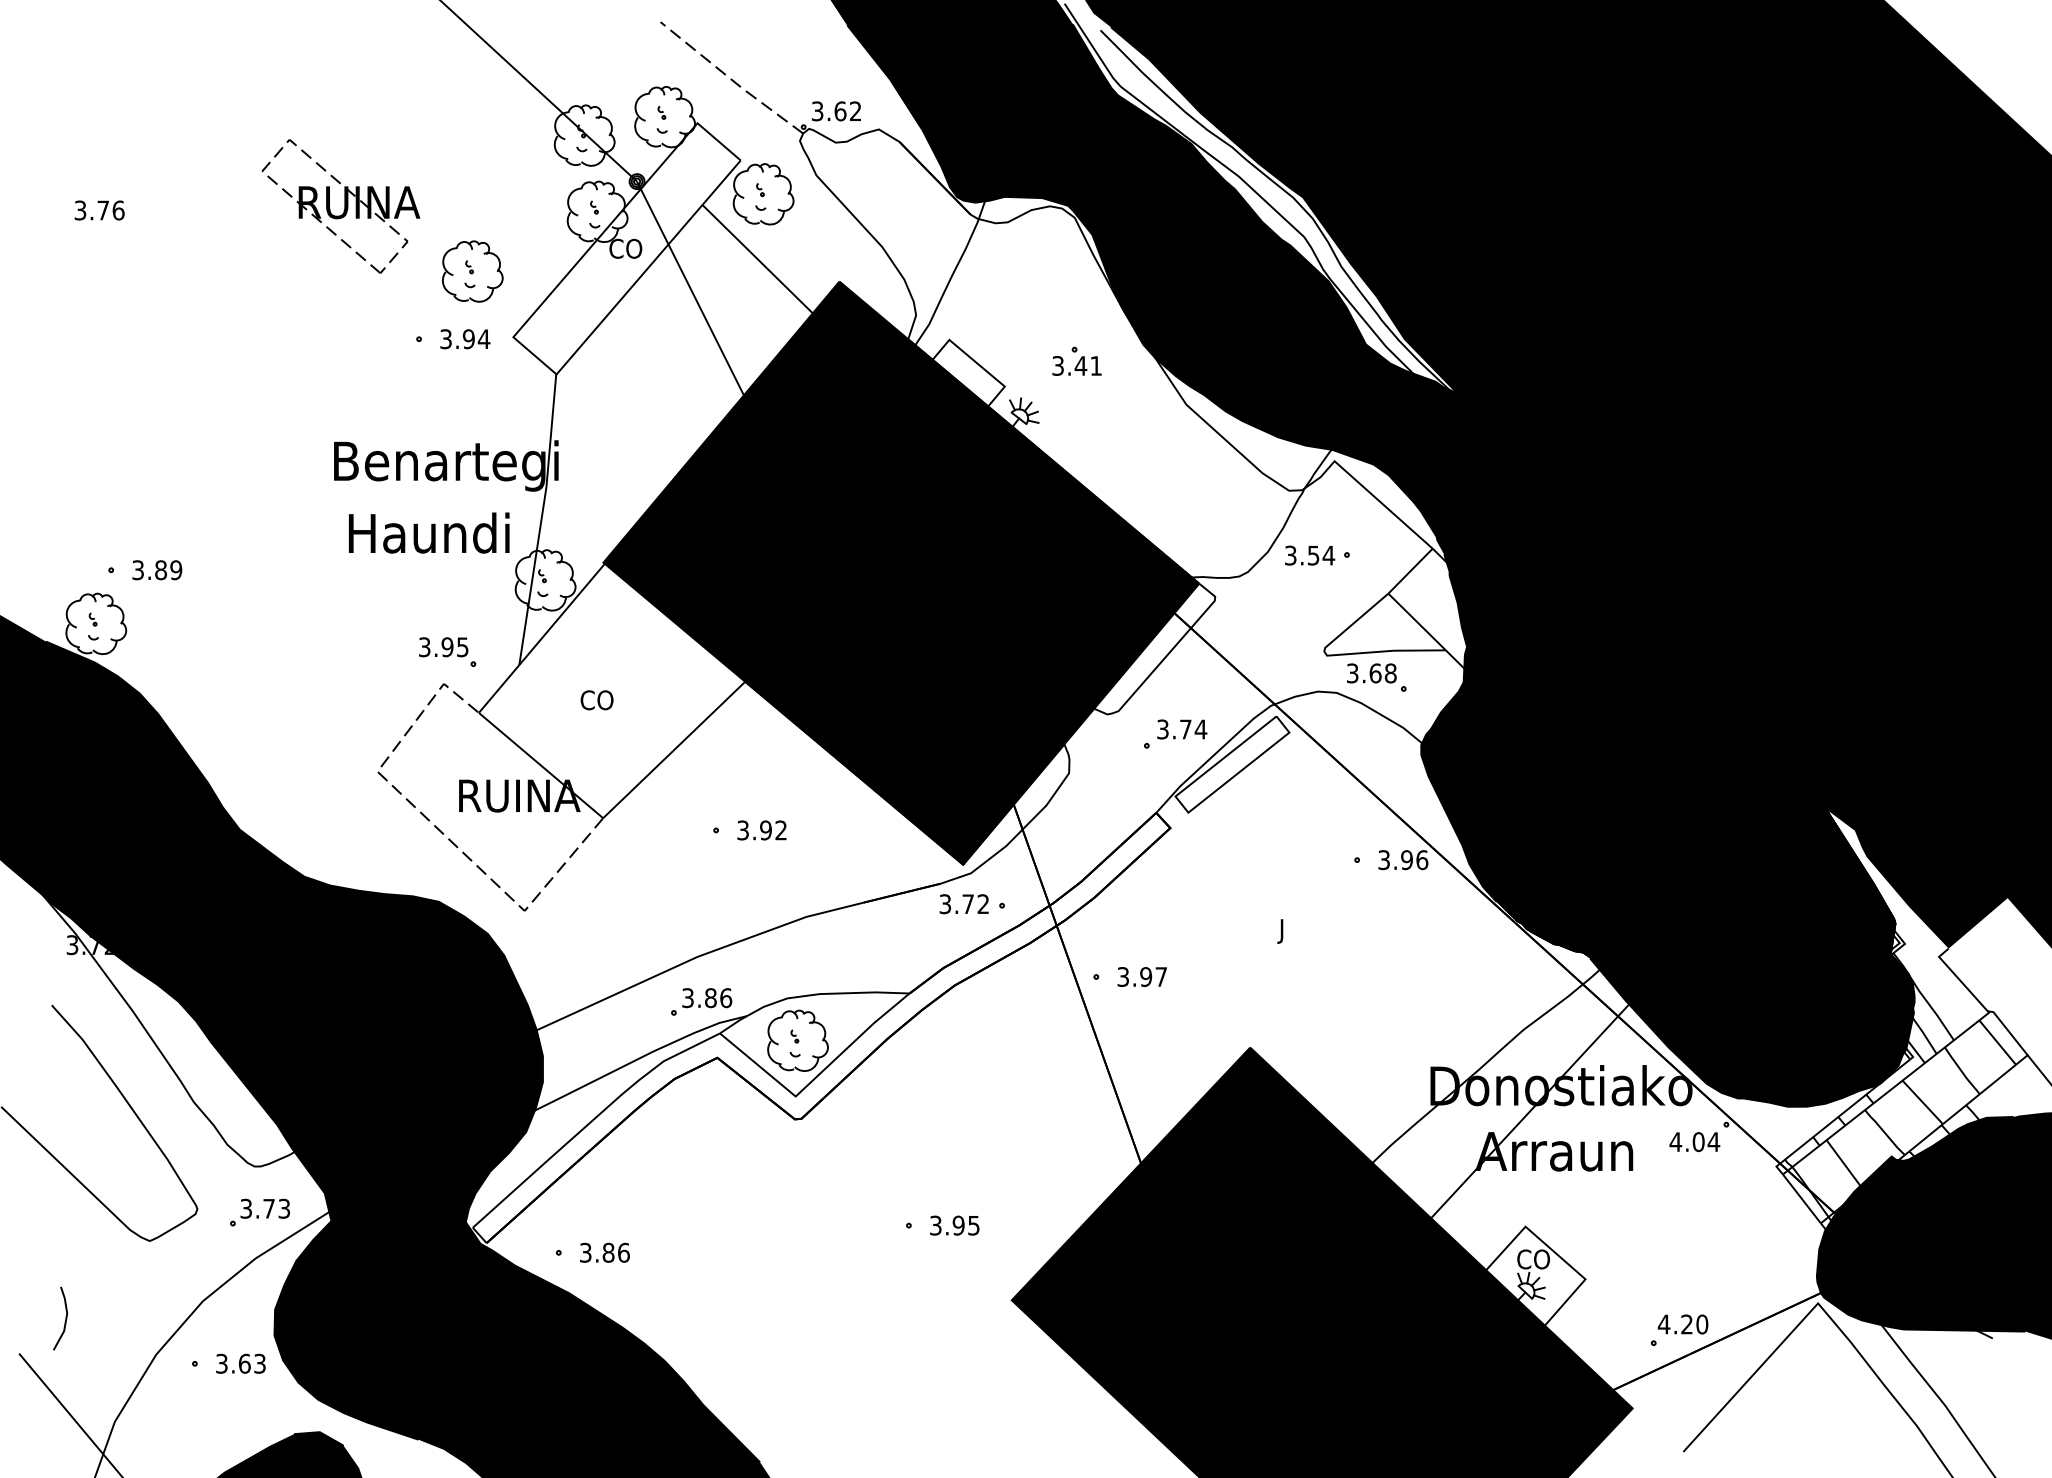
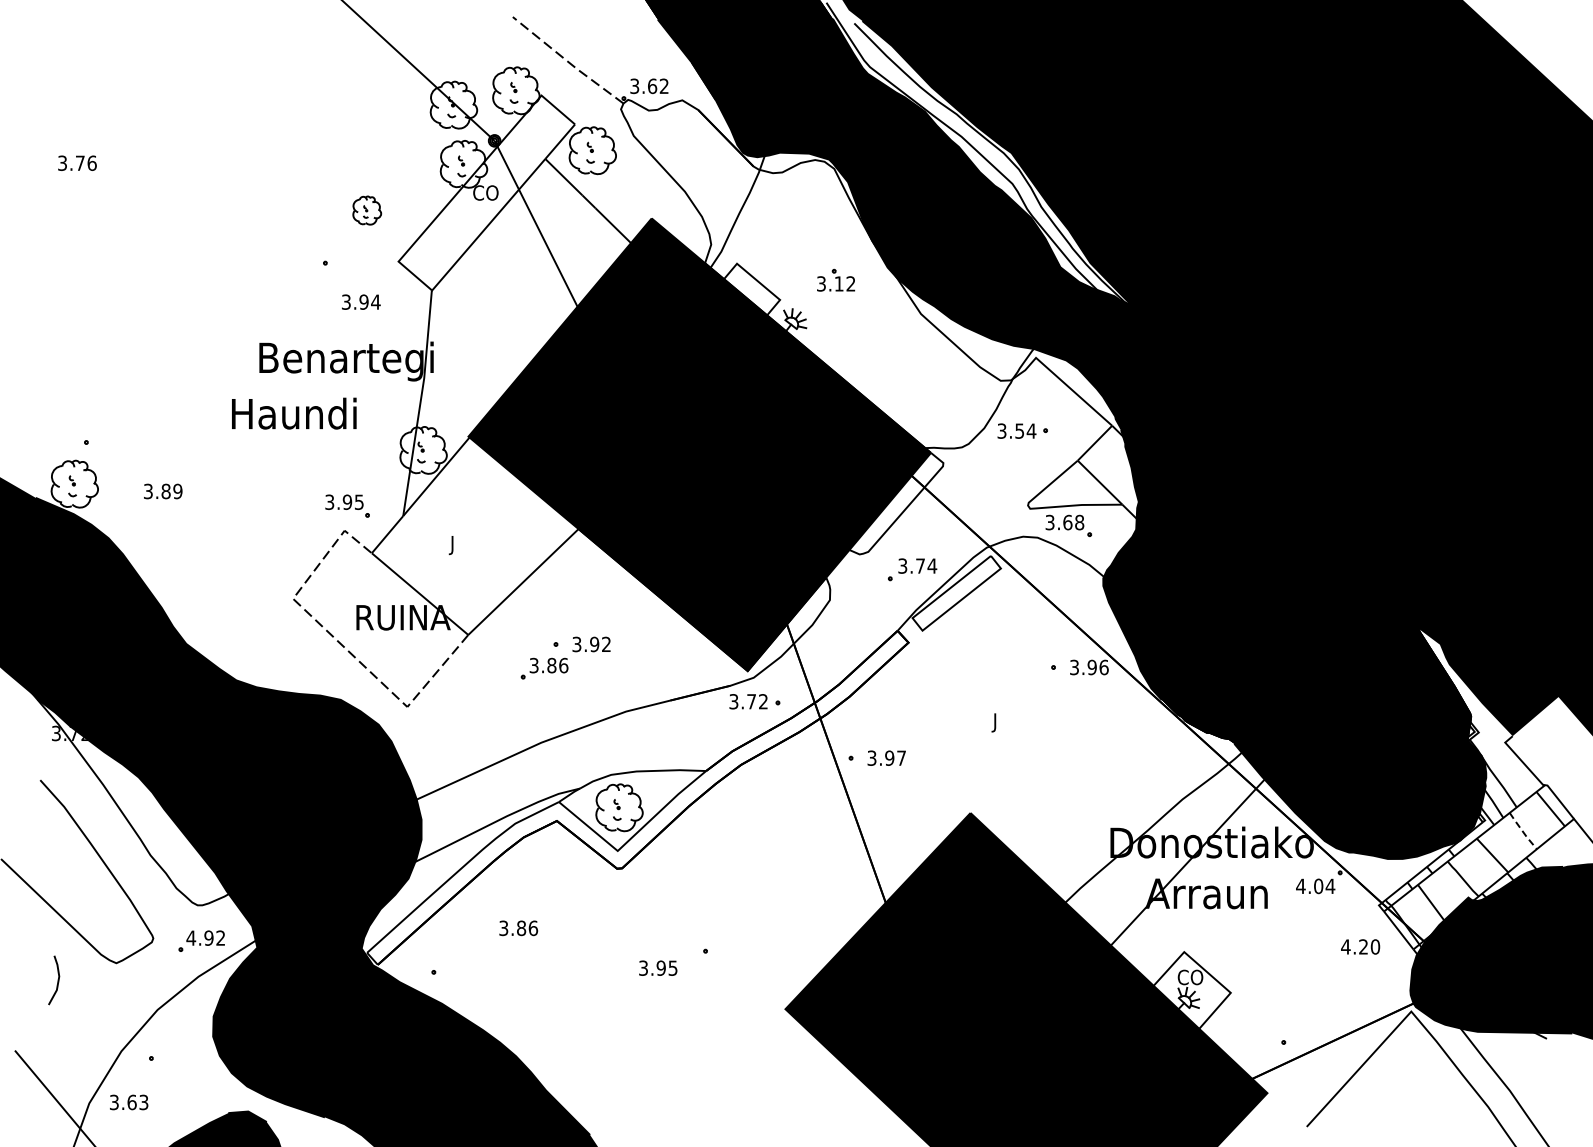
part: (340, 205) -> (264, 159), removed
part: (473, 271) -> (367, 210), size x0.6
text: (465, 338) -> (361, 301), moved
text: (1087, 365) -> (844, 283), 3.41 -> 3.12
text: (429, 532) -> (294, 413), moved
text: (157, 570) -> (163, 491), moved
text: (595, 702) -> (462, 545), CO -> J
part: (701, 1001) -> (544, 668), moved
line: (1962, 1071) -> (1523, 831), solid -> dashed
text: (264, 1207) -> (205, 937), 3.73 -> 4.92
text: (955, 1224) -> (658, 967), moved
text: (604, 1253) -> (518, 928), moved
line: (64, 1318) -> (57, 980), moved
text: (1683, 1323) -> (1360, 946), moved
text: (241, 1363) -> (129, 1102), moved

